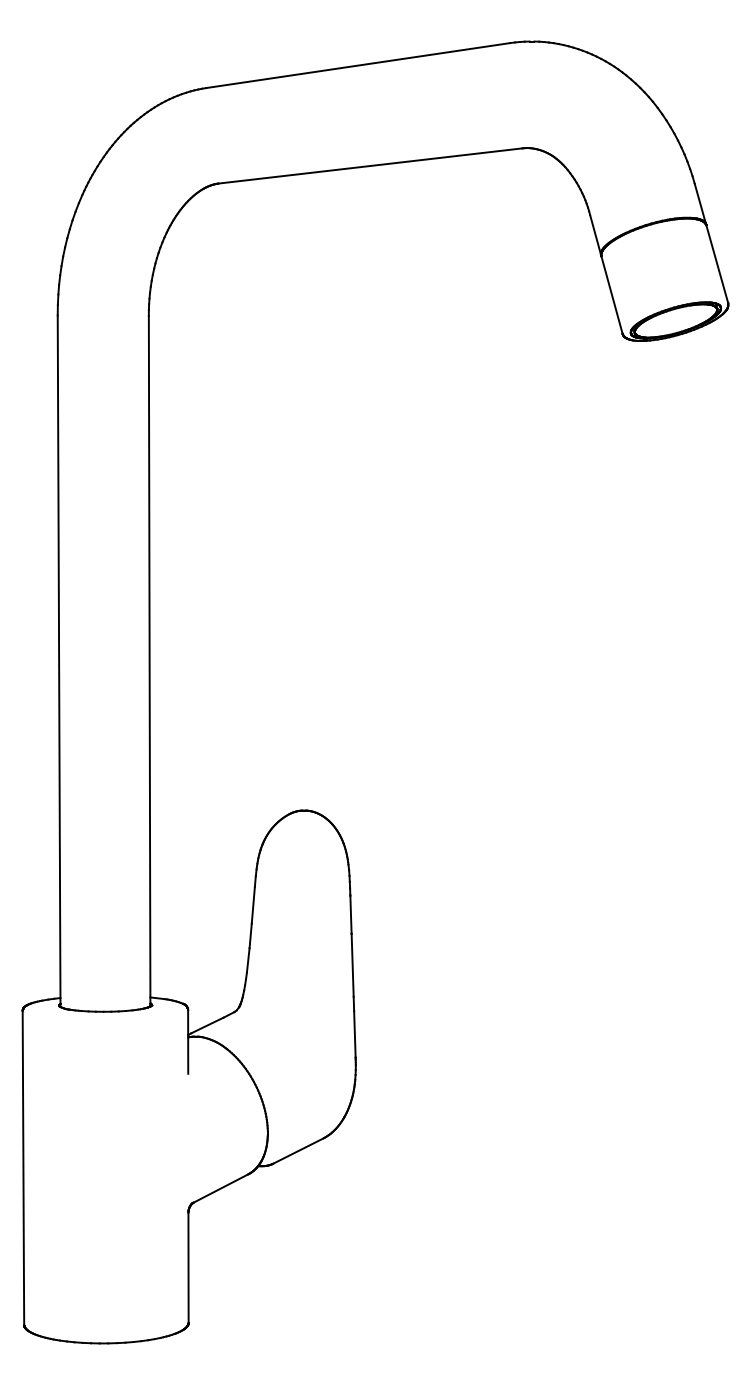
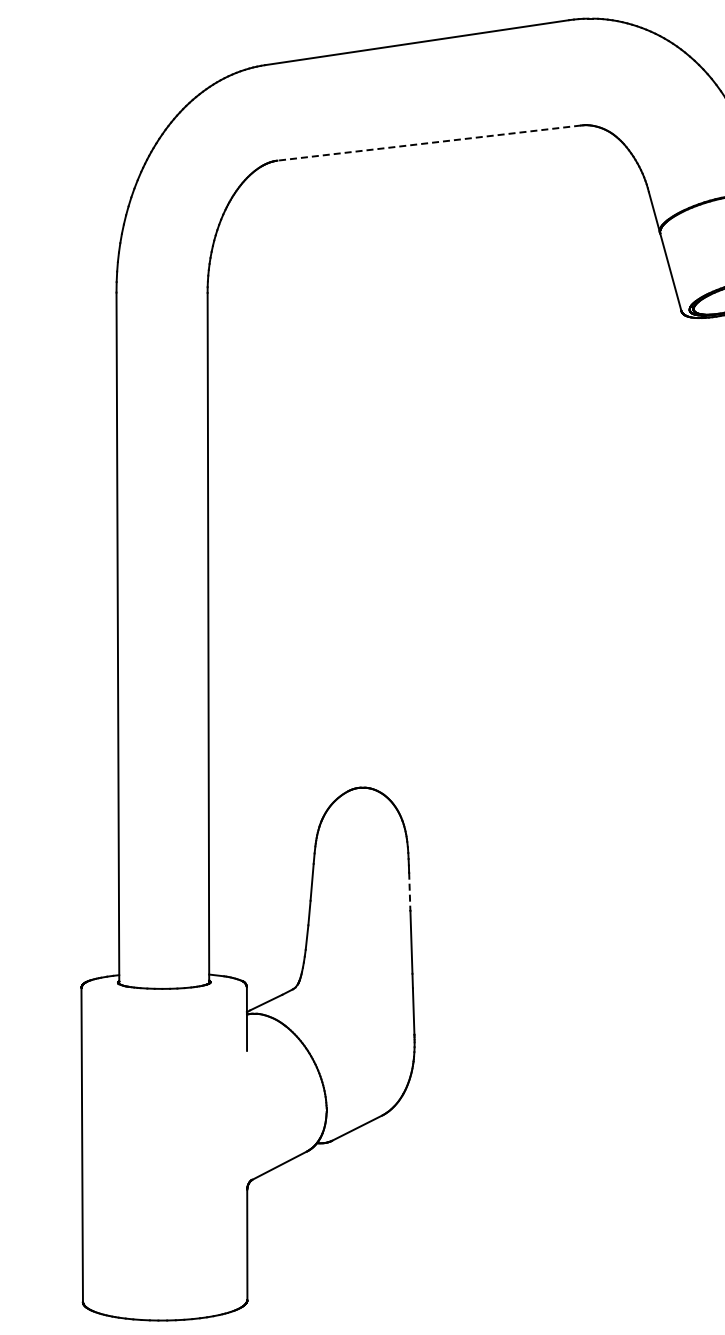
line: (370, 165) -> (429, 142), solid -> dashed
line: (351, 915) -> (410, 892), solid -> dashed

